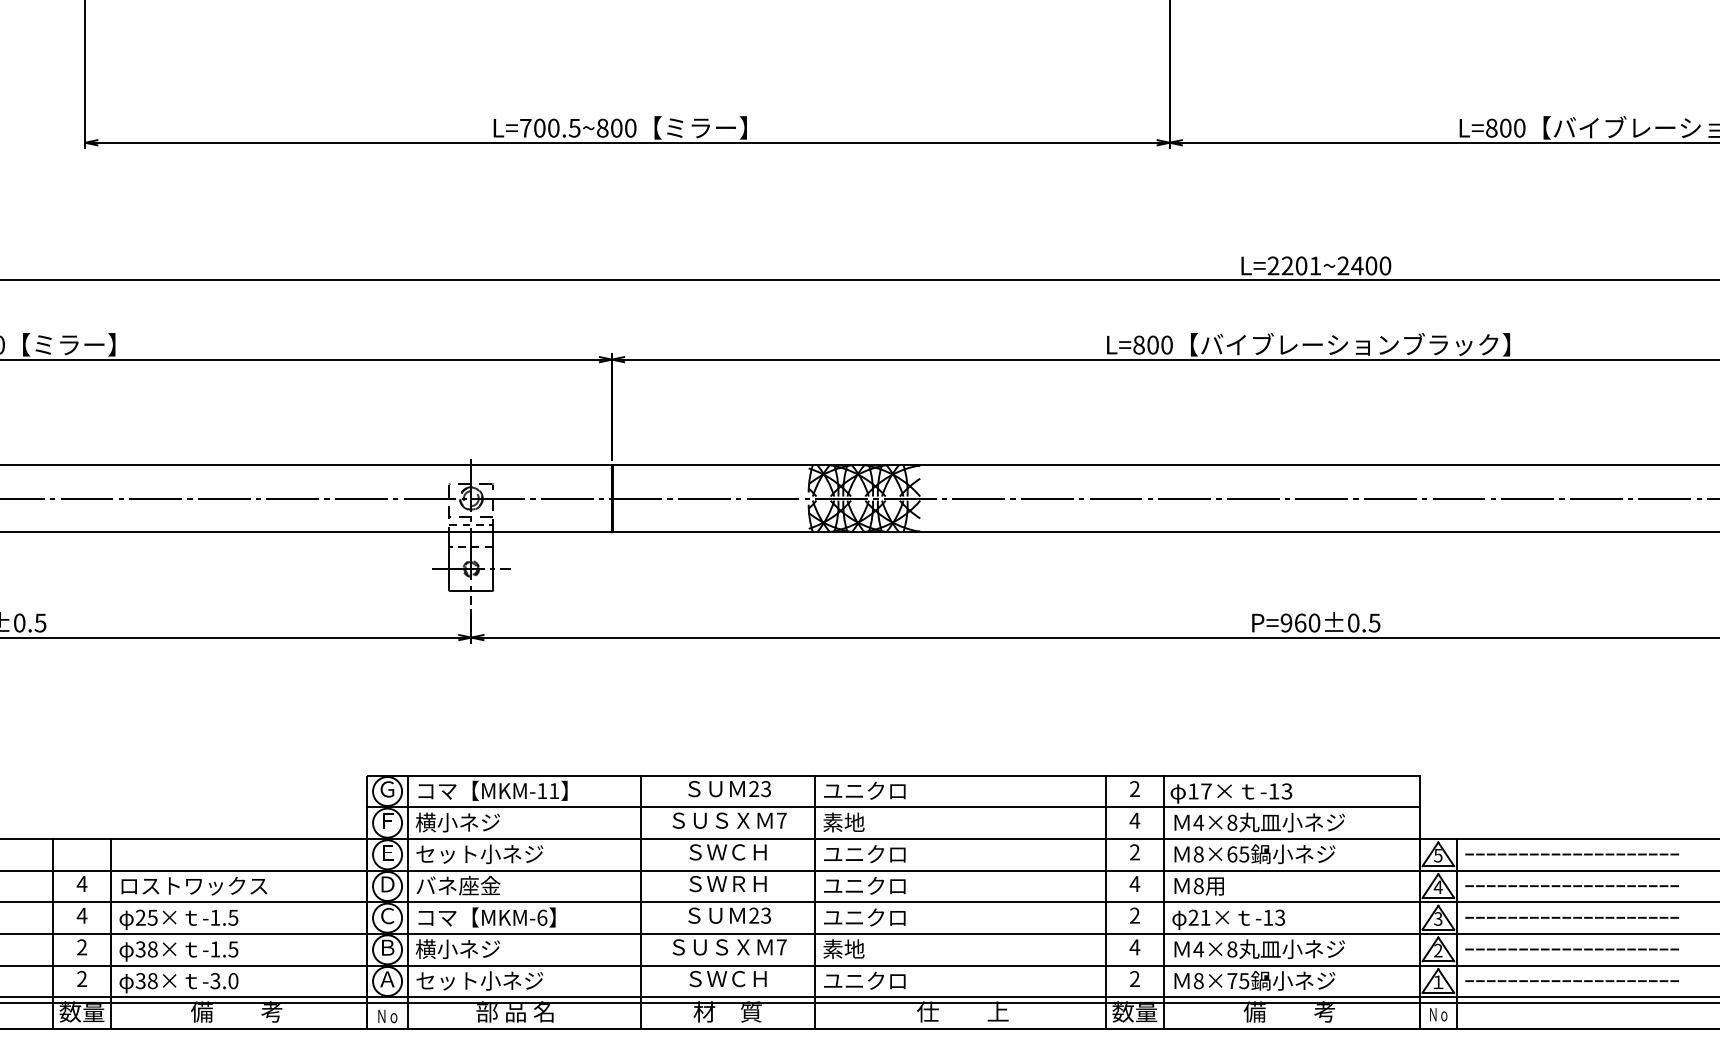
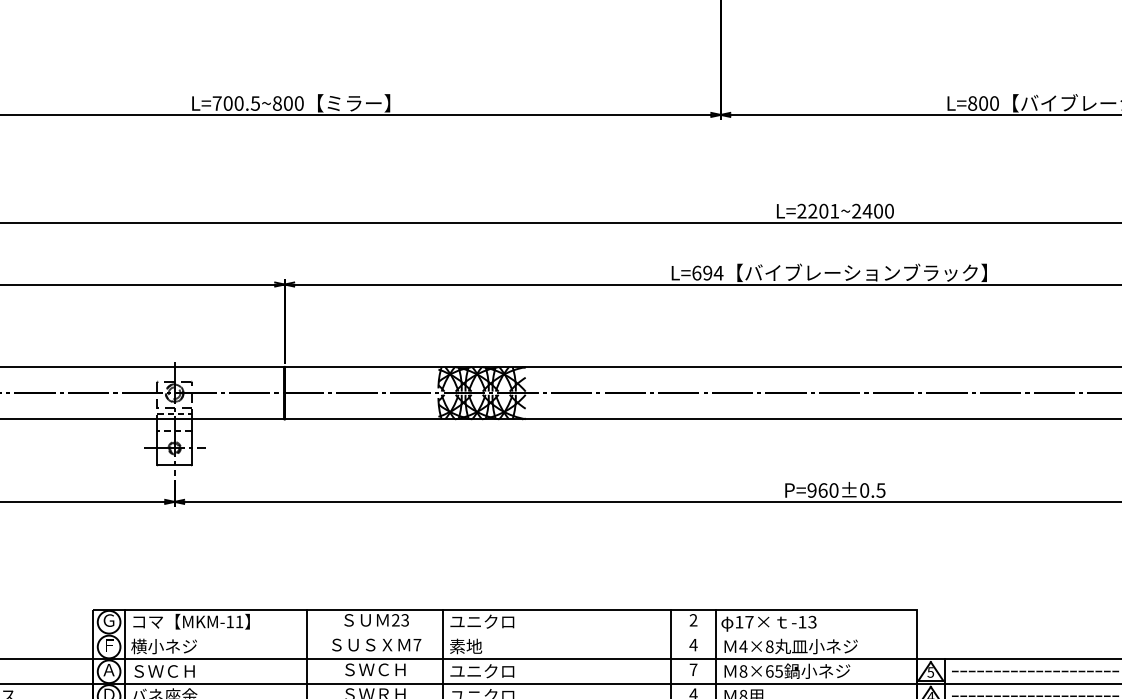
text: (1153, 344) -> (708, 272), L=800 -> L=694
line: (893, 807) -> (504, 634), removed
text: (387, 852) -> (109, 669), Ｅ -> Ａ
text: (1134, 852) -> (693, 669), 2 -> 7
text: (479, 854) -> (181, 671), セット小ネジ -> ＳＷＣＨ

